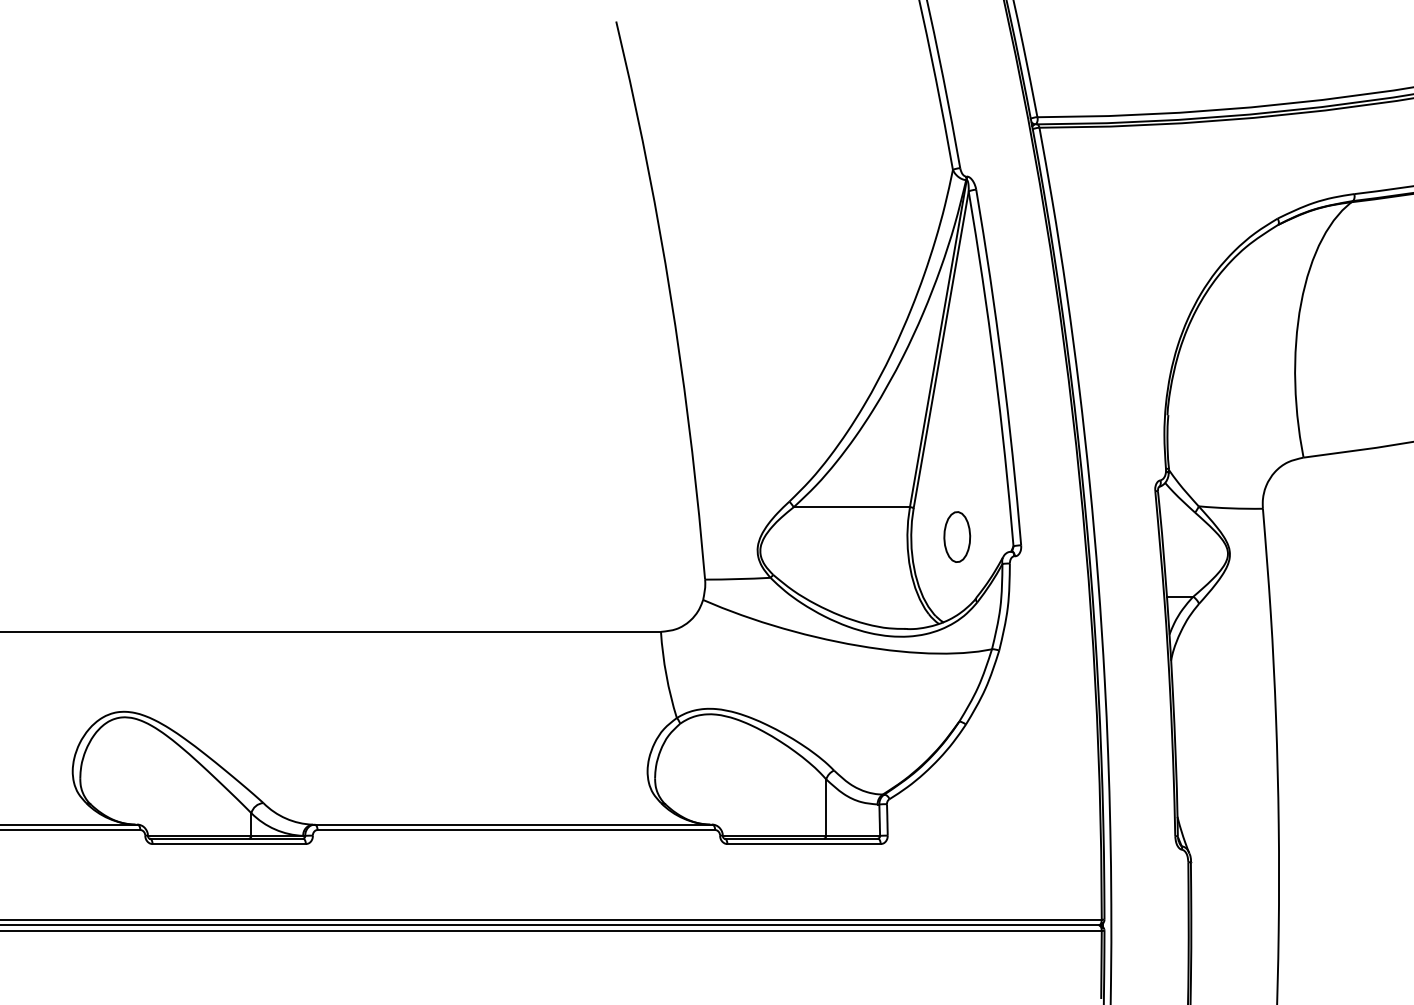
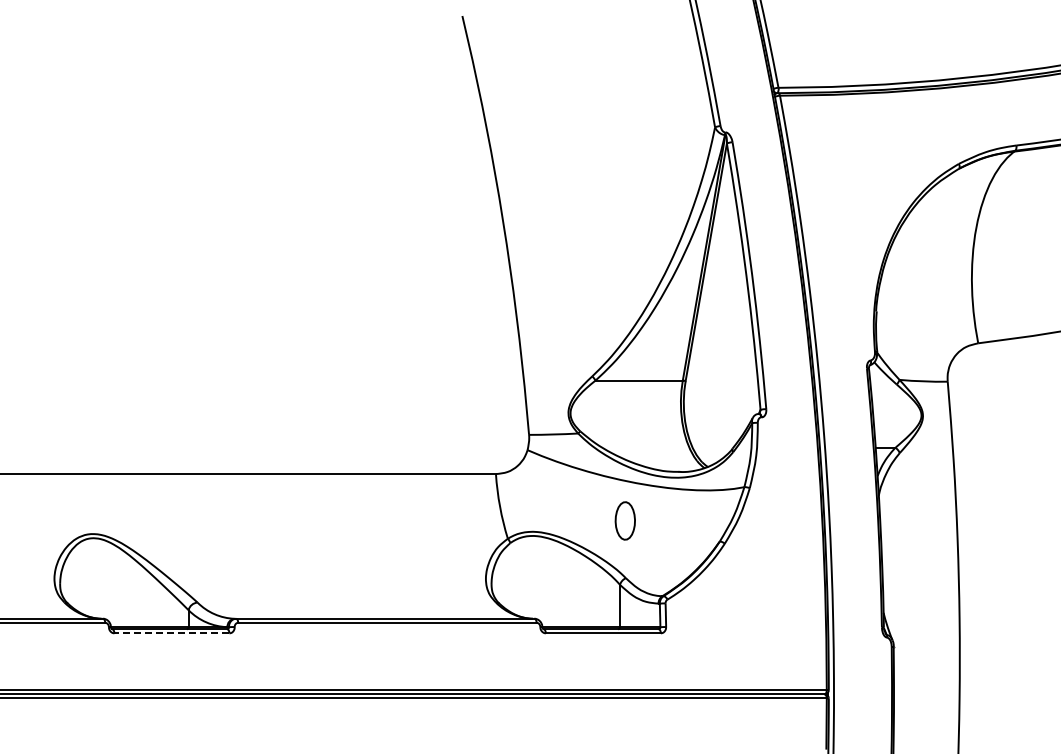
part: (956, 536) -> (624, 520), moved
line: (228, 844) -> (171, 633), solid -> dashed

